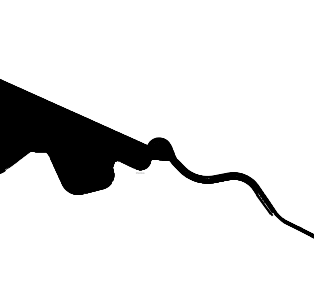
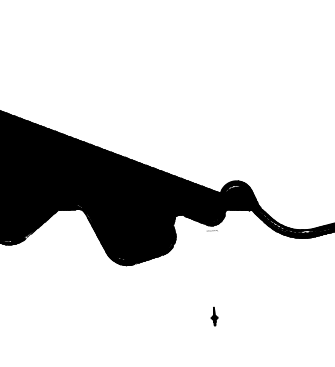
part: (137, 234) -> (214, 315), added

